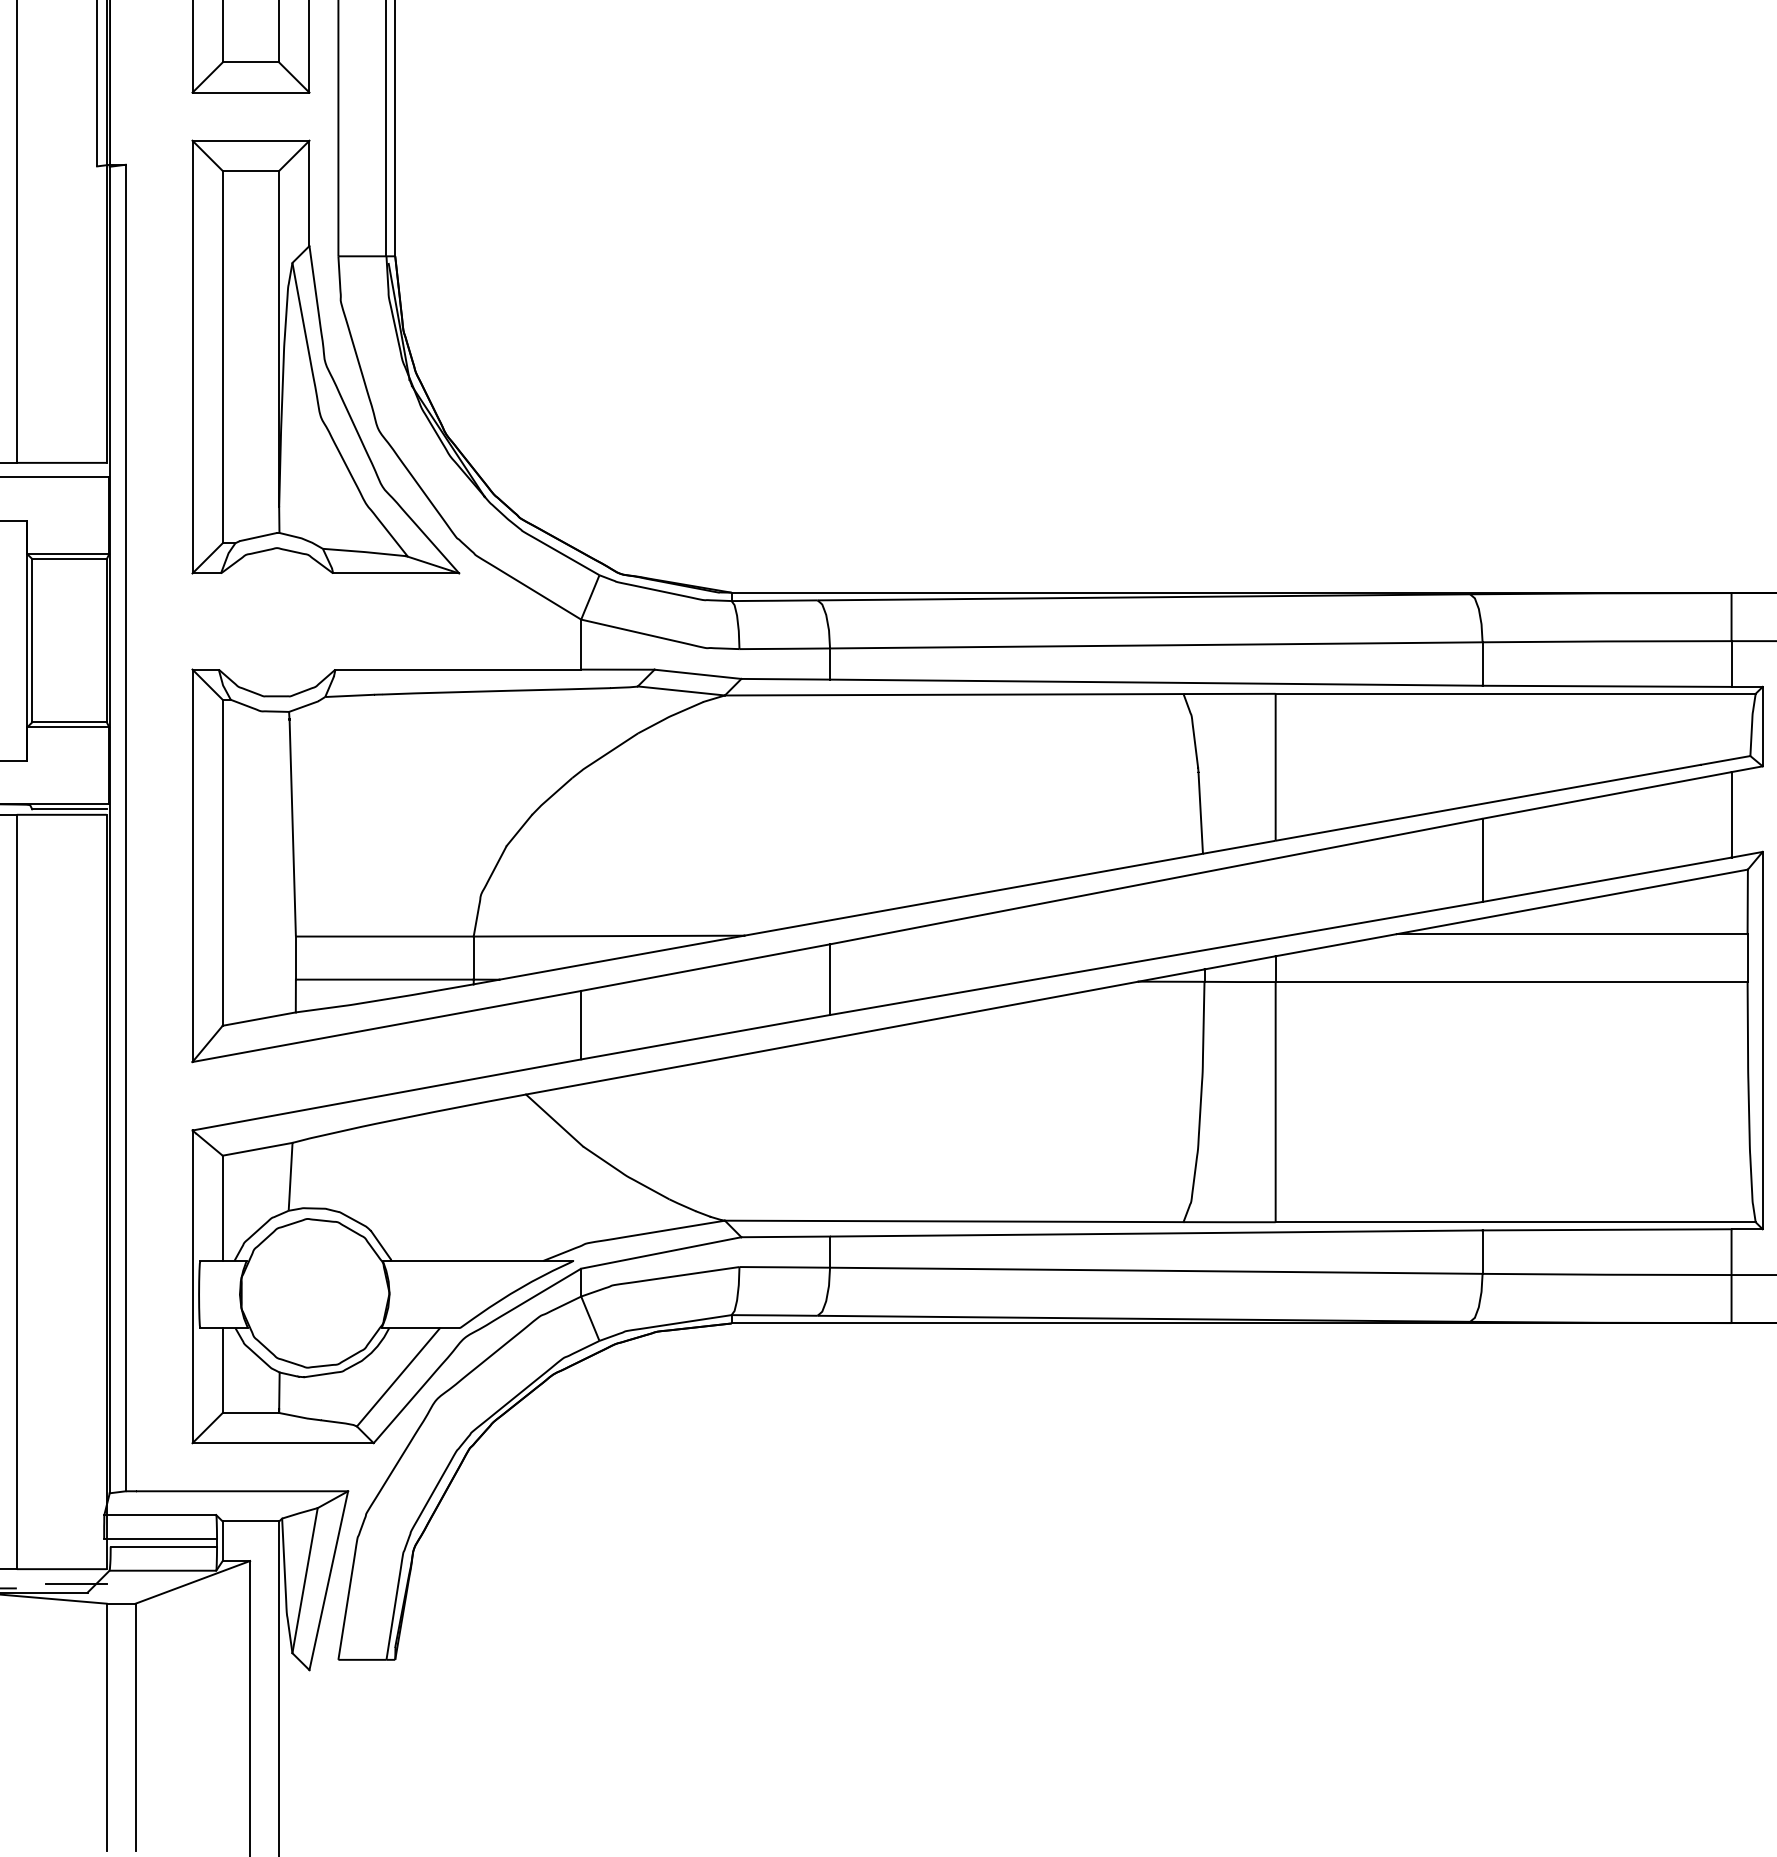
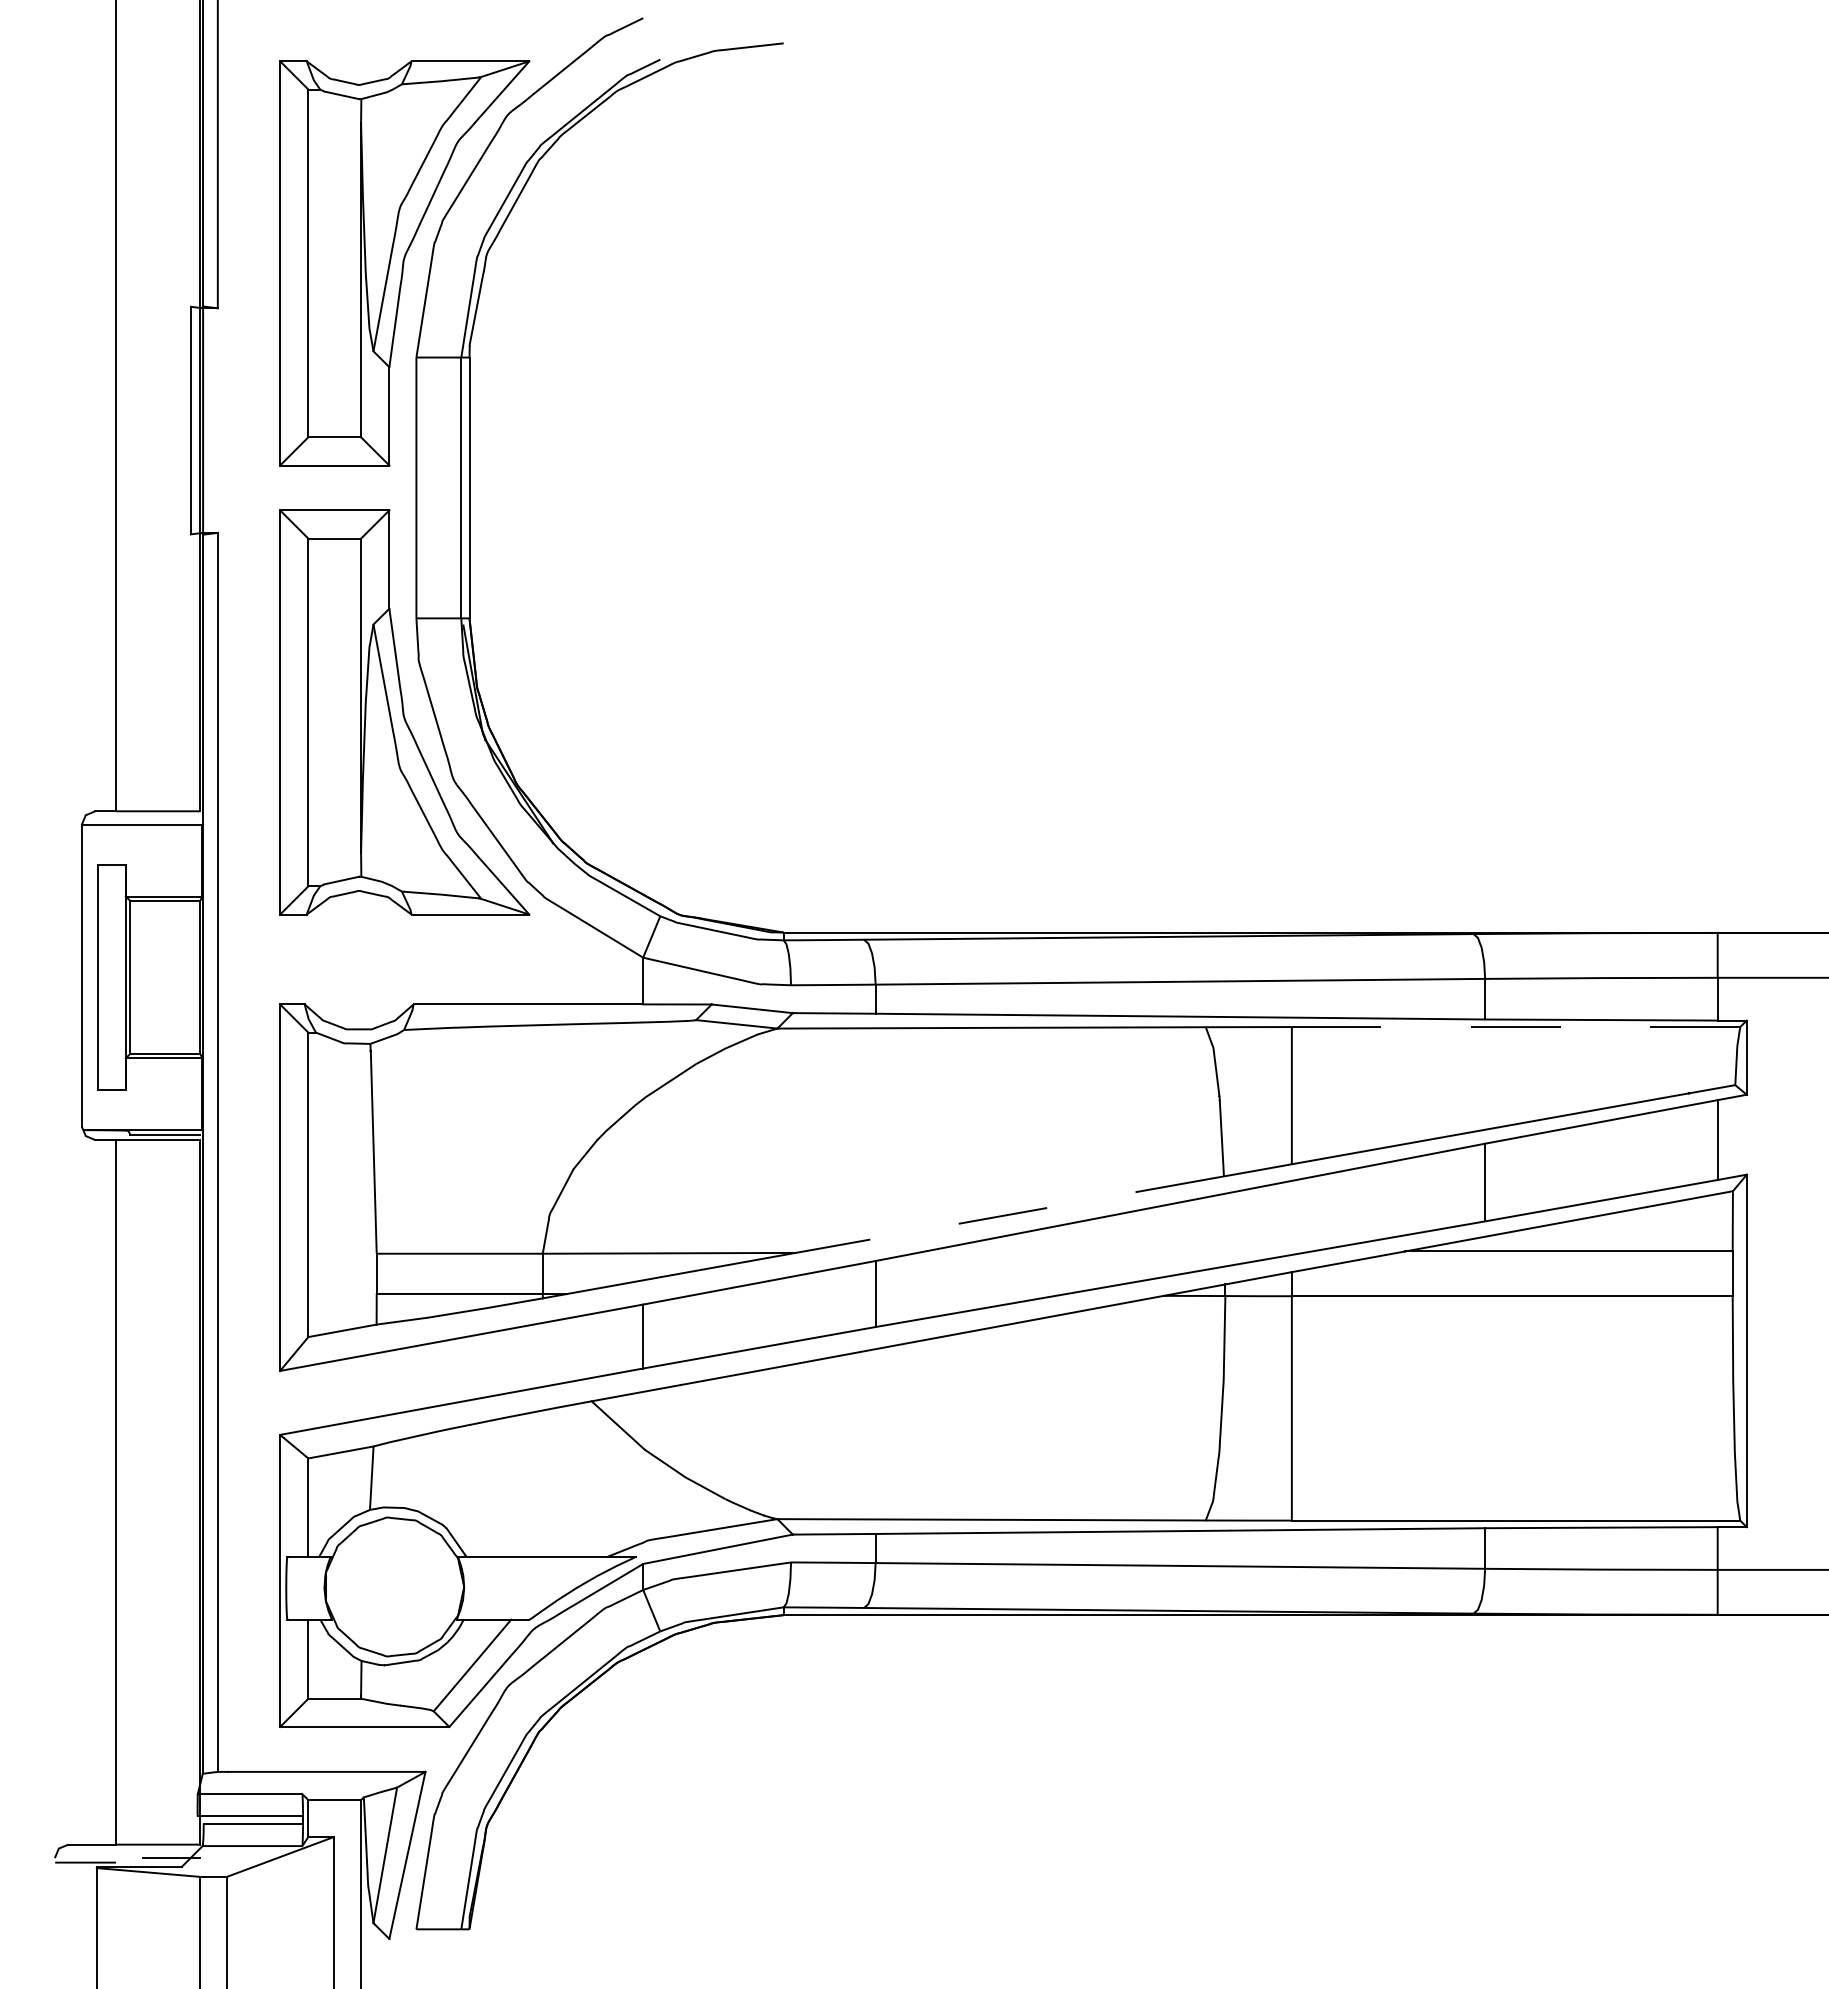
line: (1515, 694) -> (1515, 1027), solid -> dashed
line: (973, 894) -> (1009, 1214), solid -> dashed

